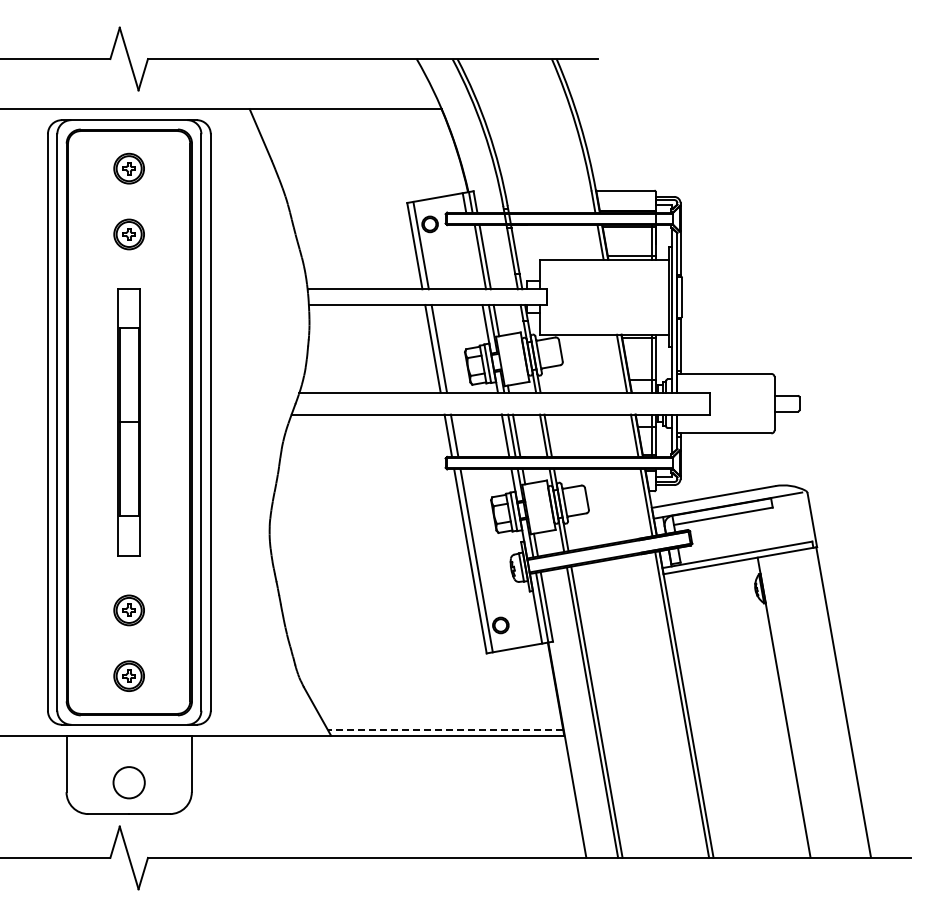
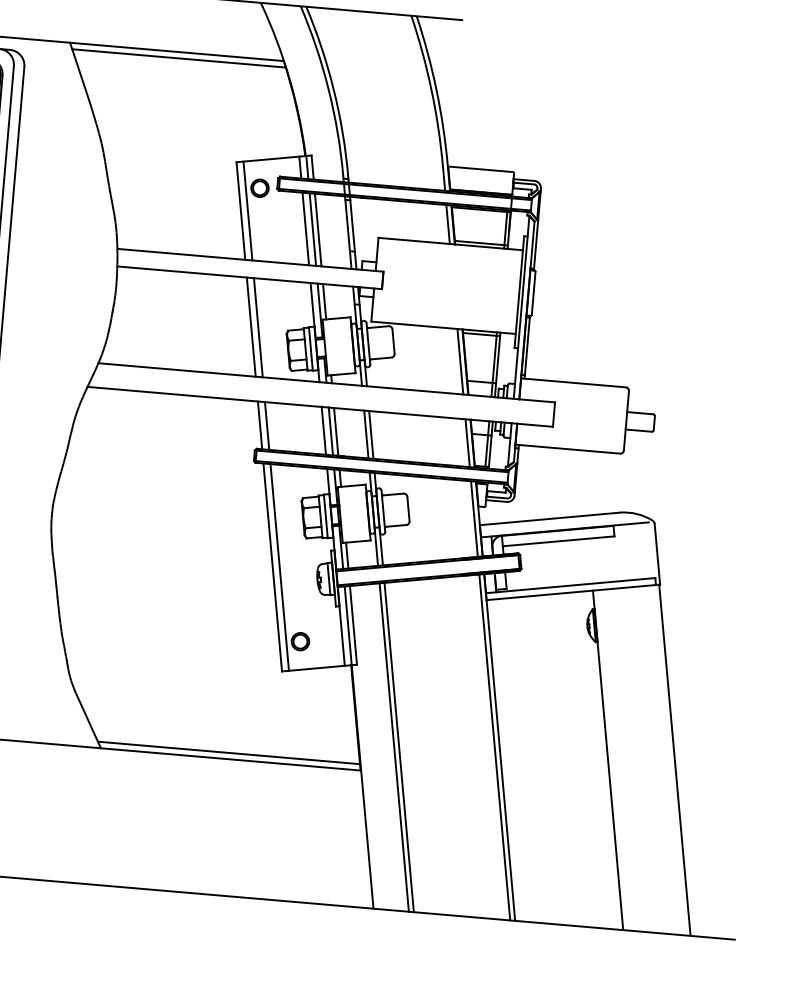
line: (347, 114) -> (178, 58), added
line: (473, 257) -> (305, 229), added
line: (445, 730) -> (228, 753), dashed -> solid

